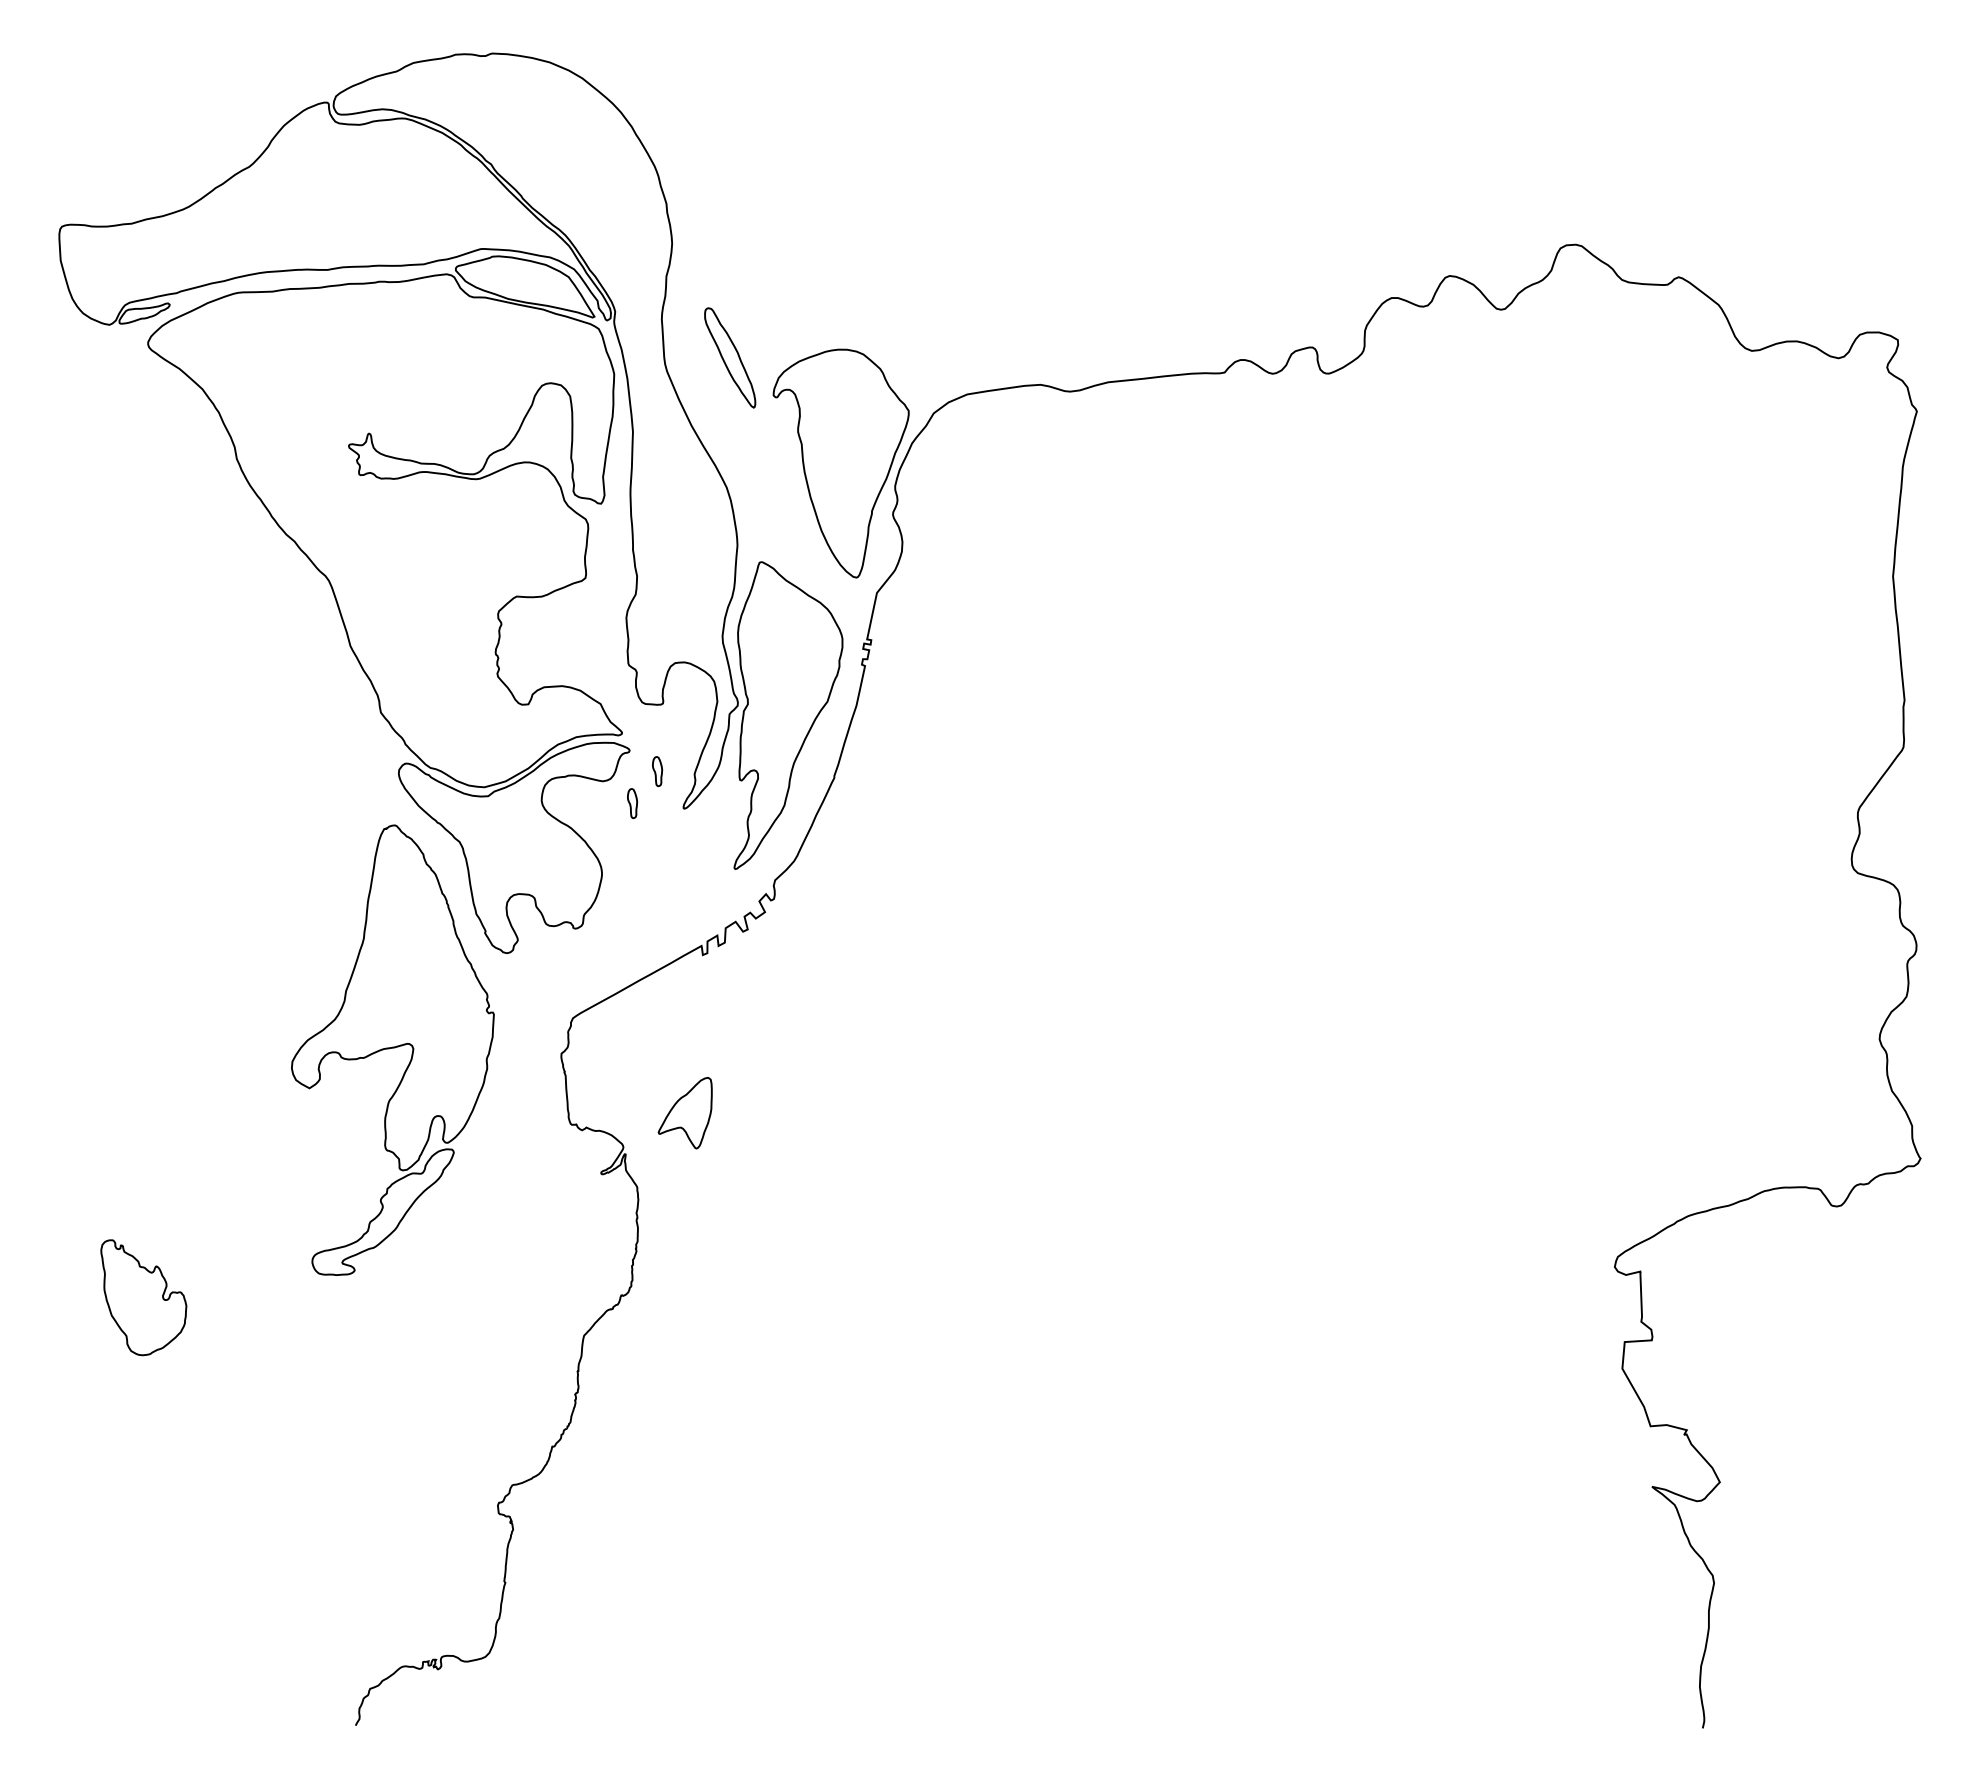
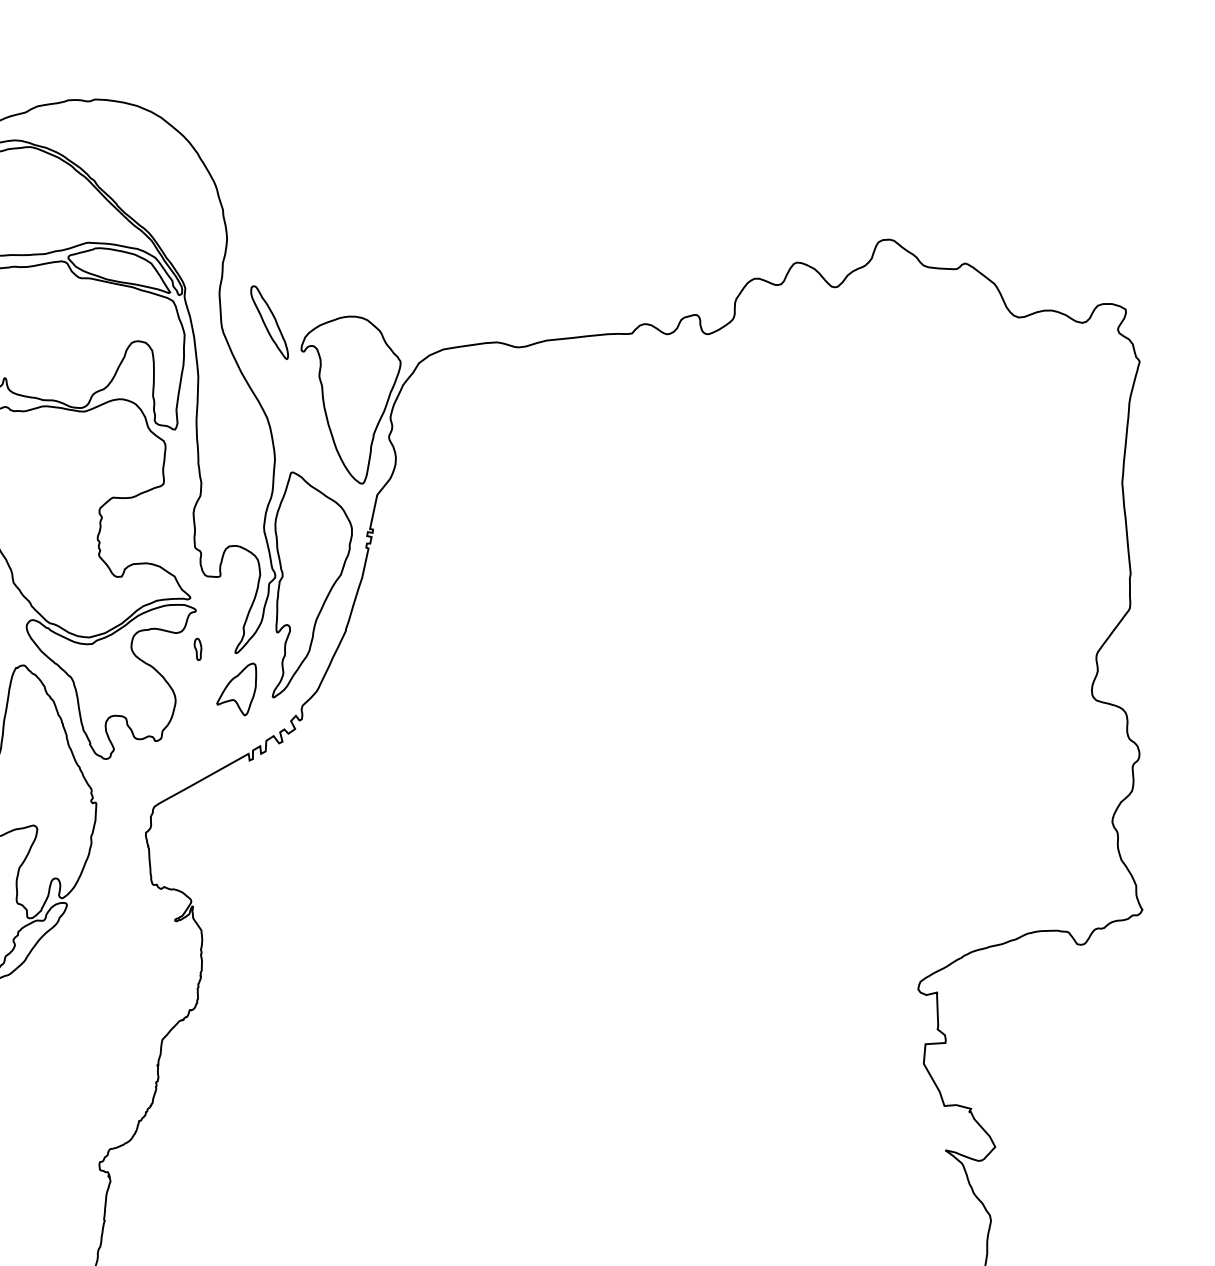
part: (657, 771) -> (216, 625), removed
part: (684, 1113) -> (236, 689), moved

